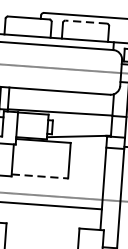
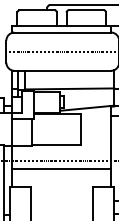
line: (86, 22) -> (86, 10), dashed -> solid
line: (40, 176) -> (56, 144), dashed -> solid

